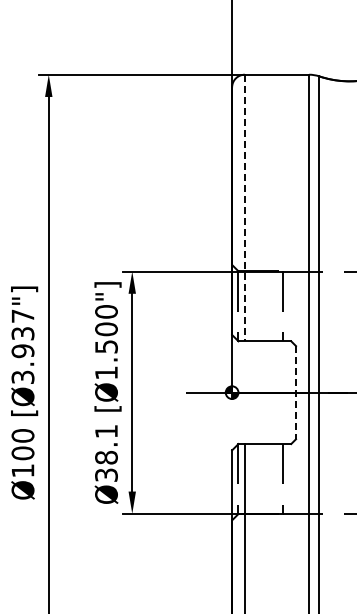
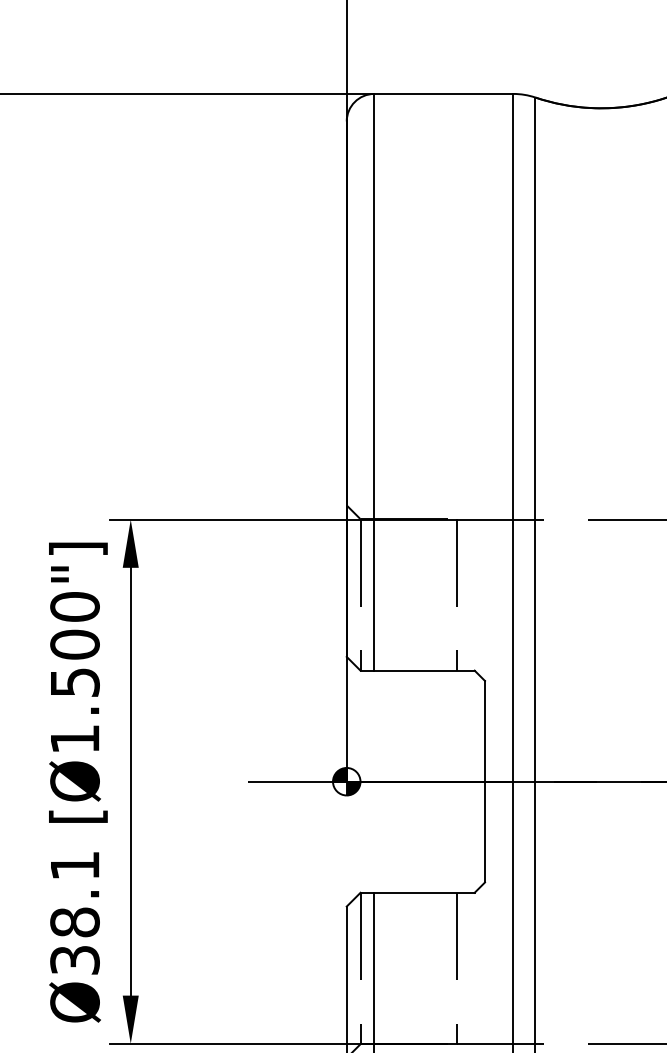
line: (244, 208) -> (373, 383), dashed -> solid
line: (296, 392) -> (486, 781), dashed -> solid

